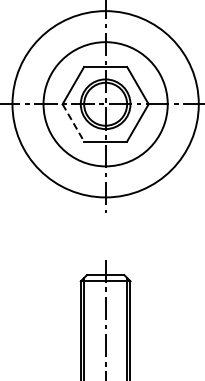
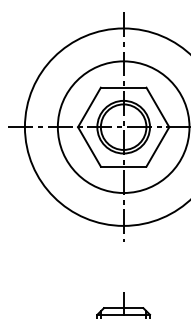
line: (73, 122) -> (89, 146), dashed -> solid

